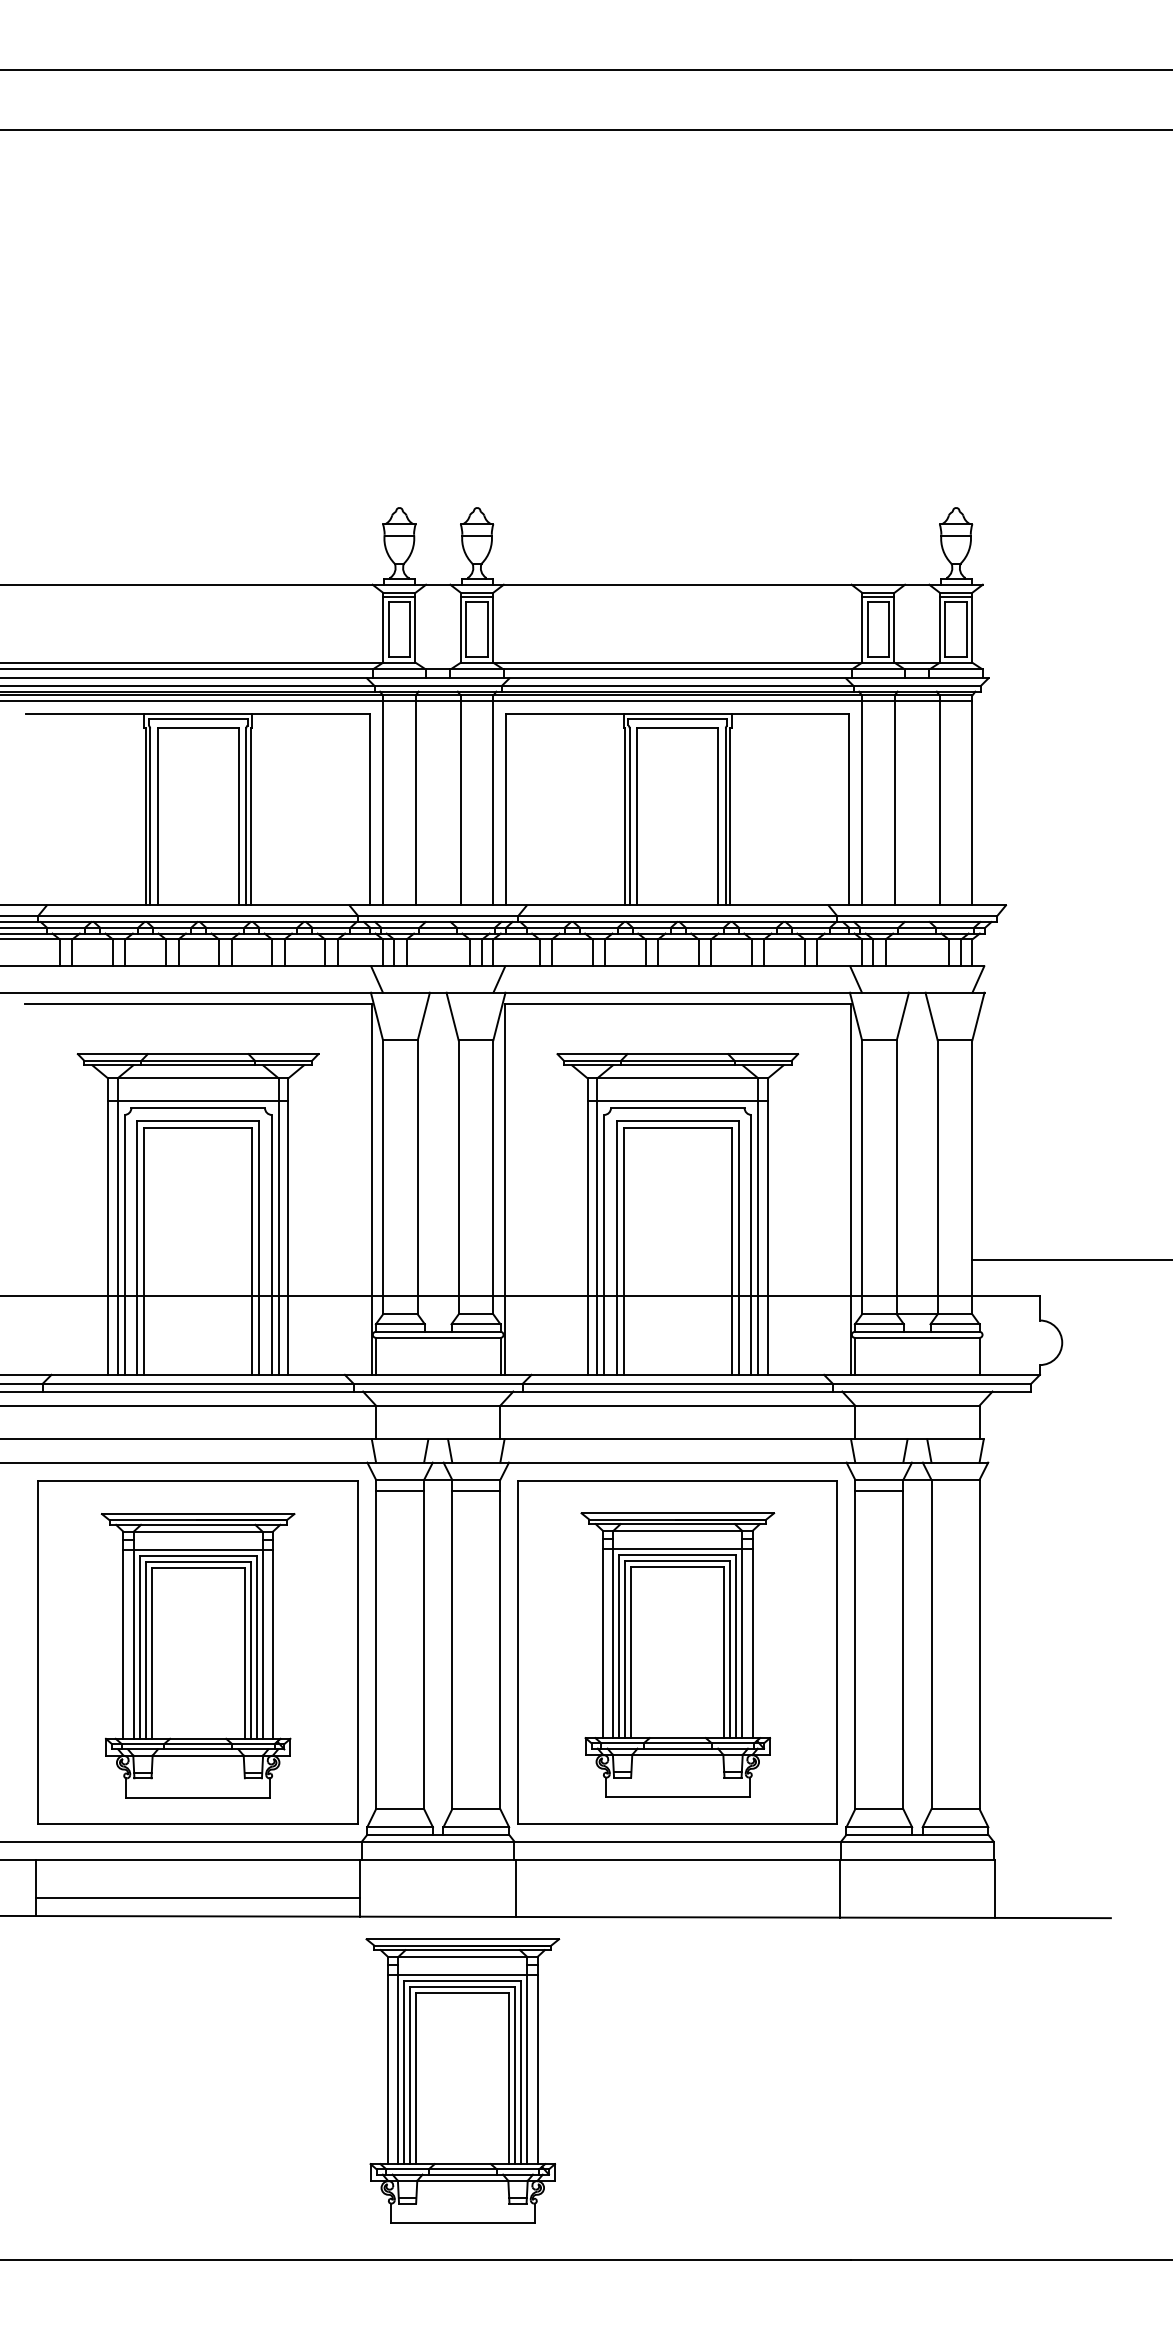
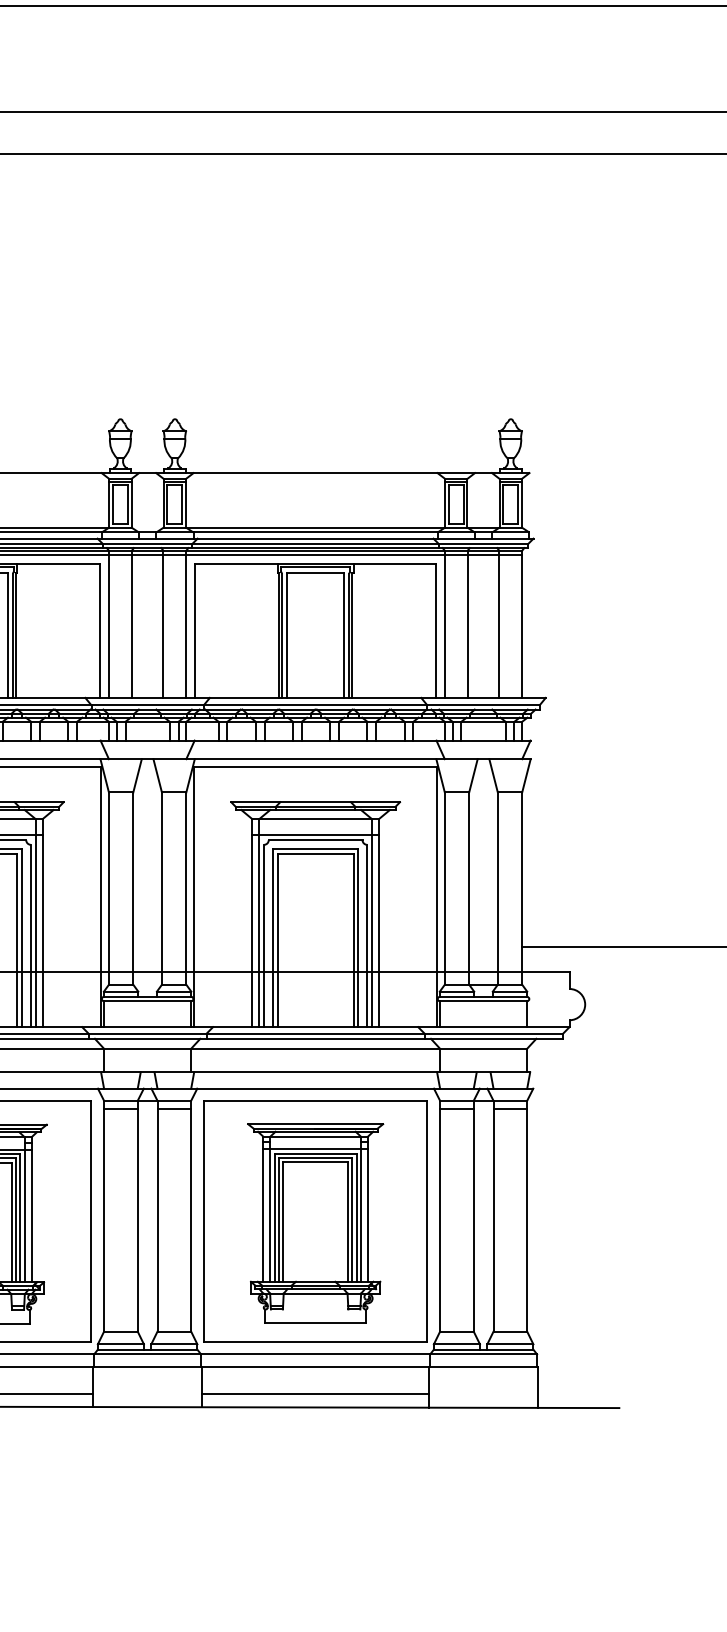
line: (955, 1491) -> (510, 1108), added
line: (677, 1898) -> (315, 1394), added
part: (462, 2080) -> (164, 1521), removed

